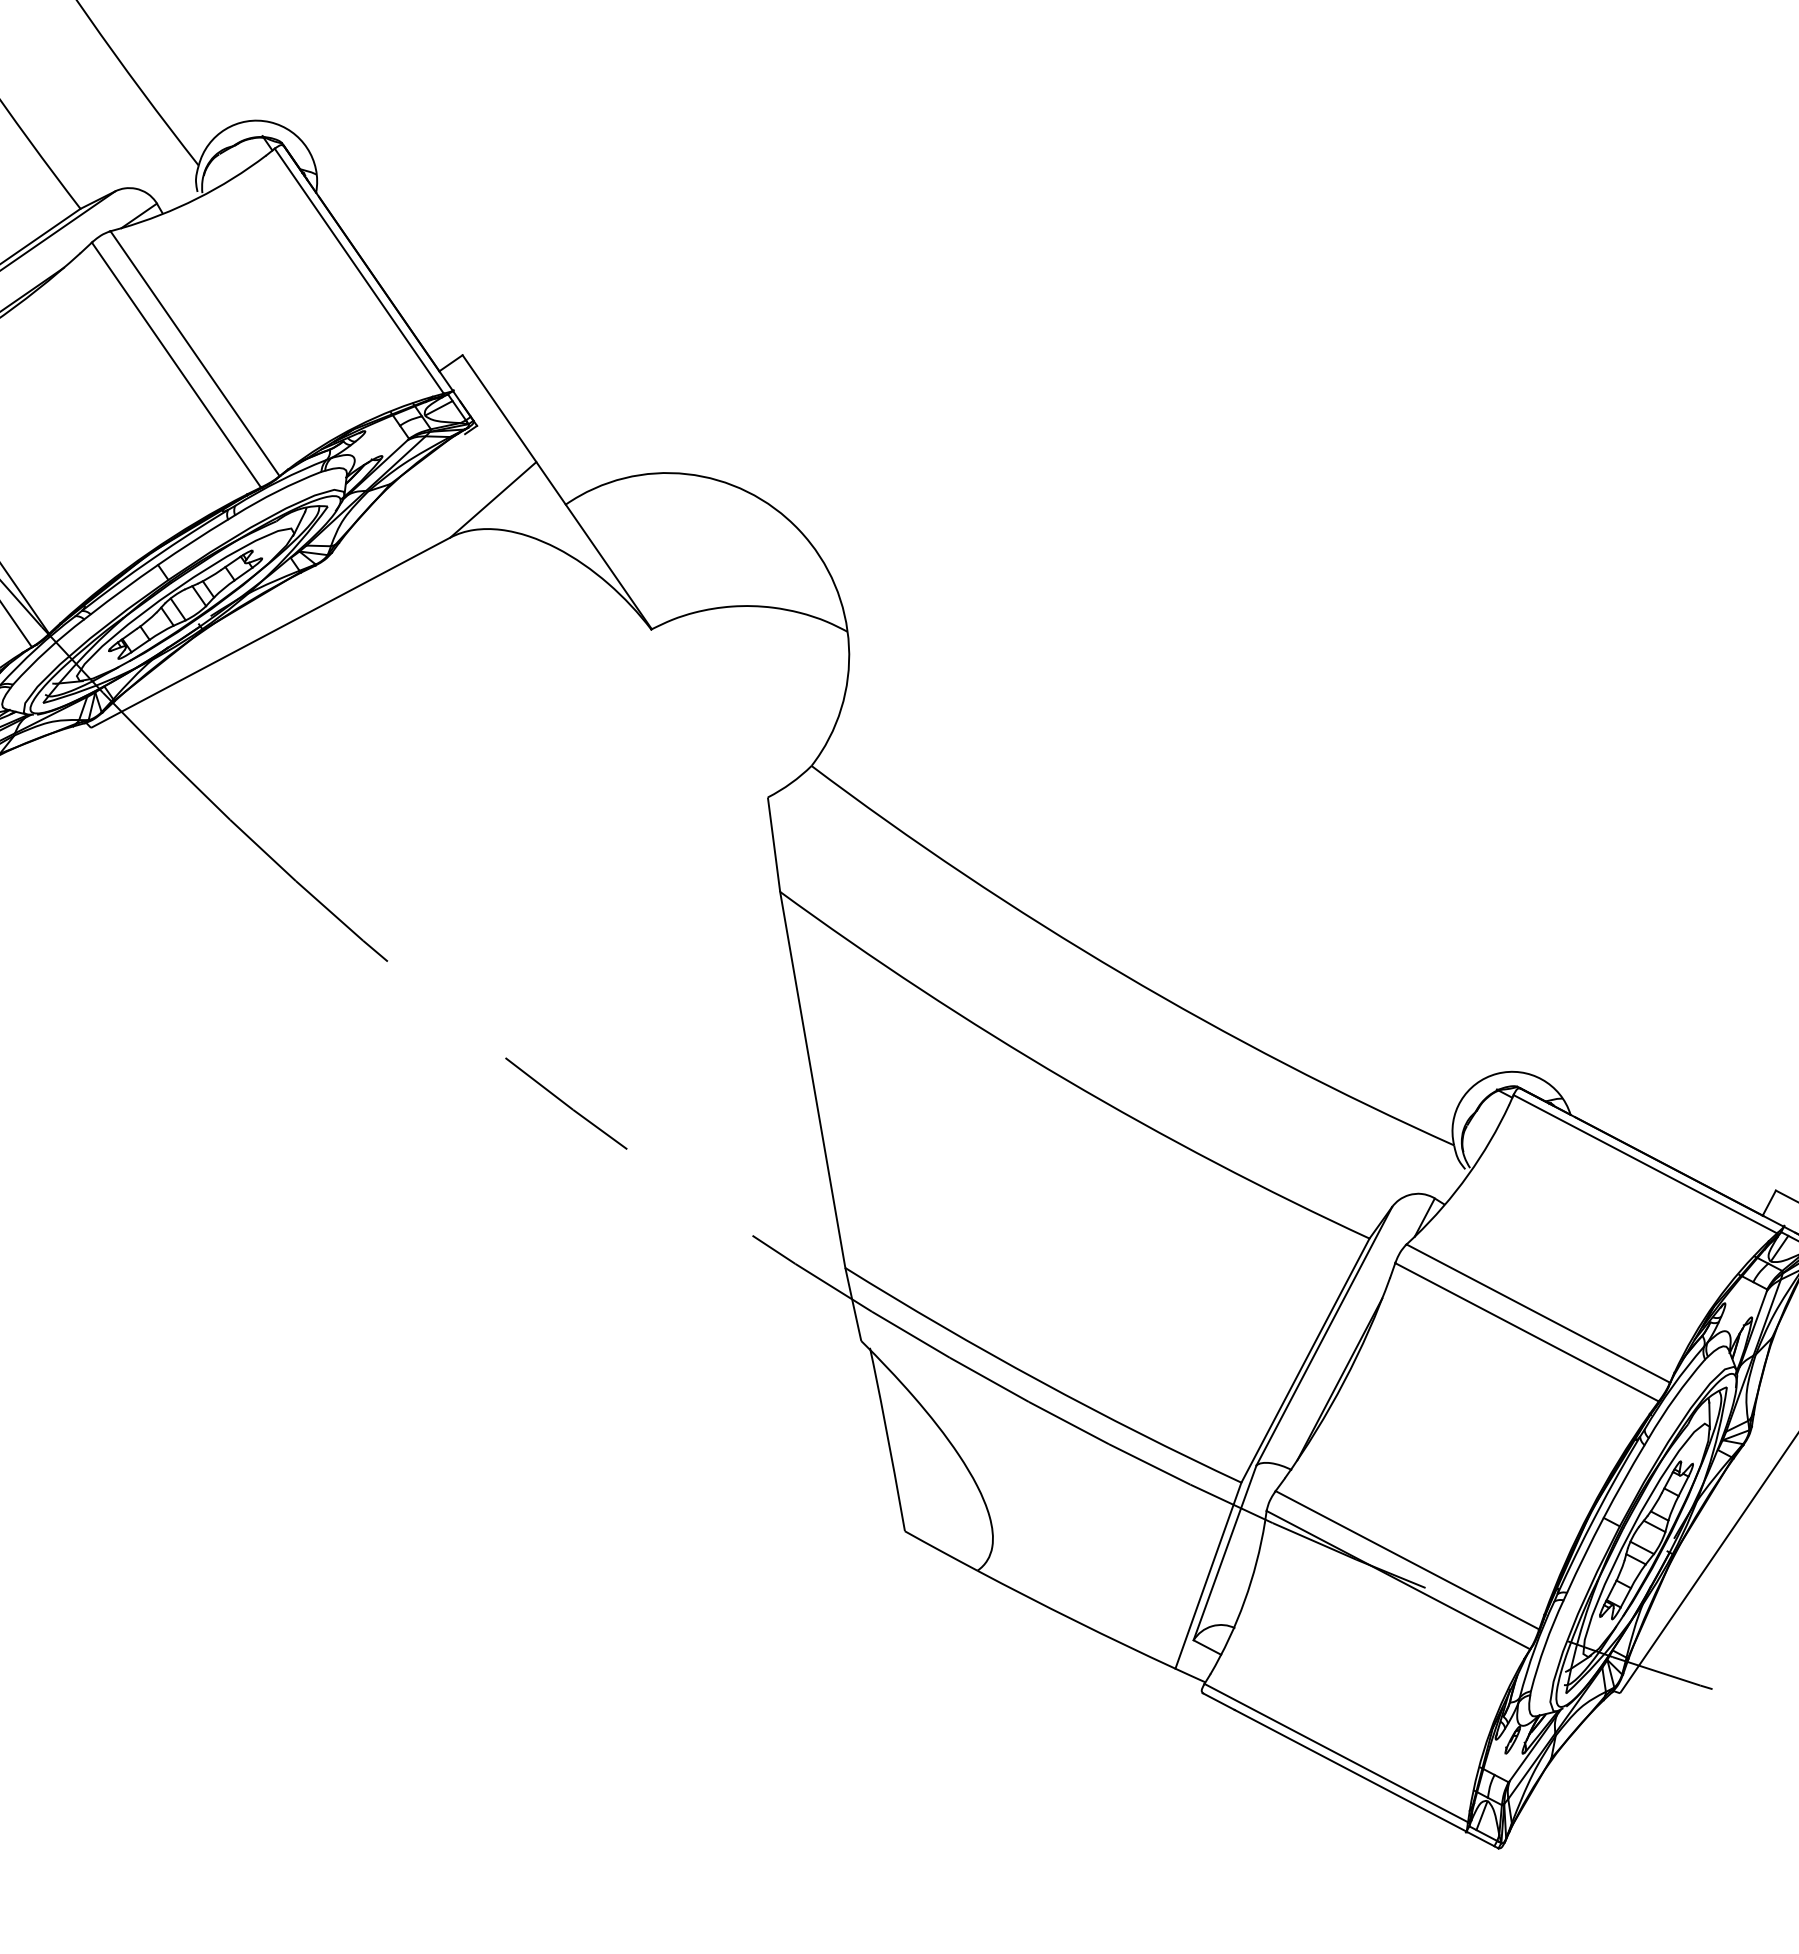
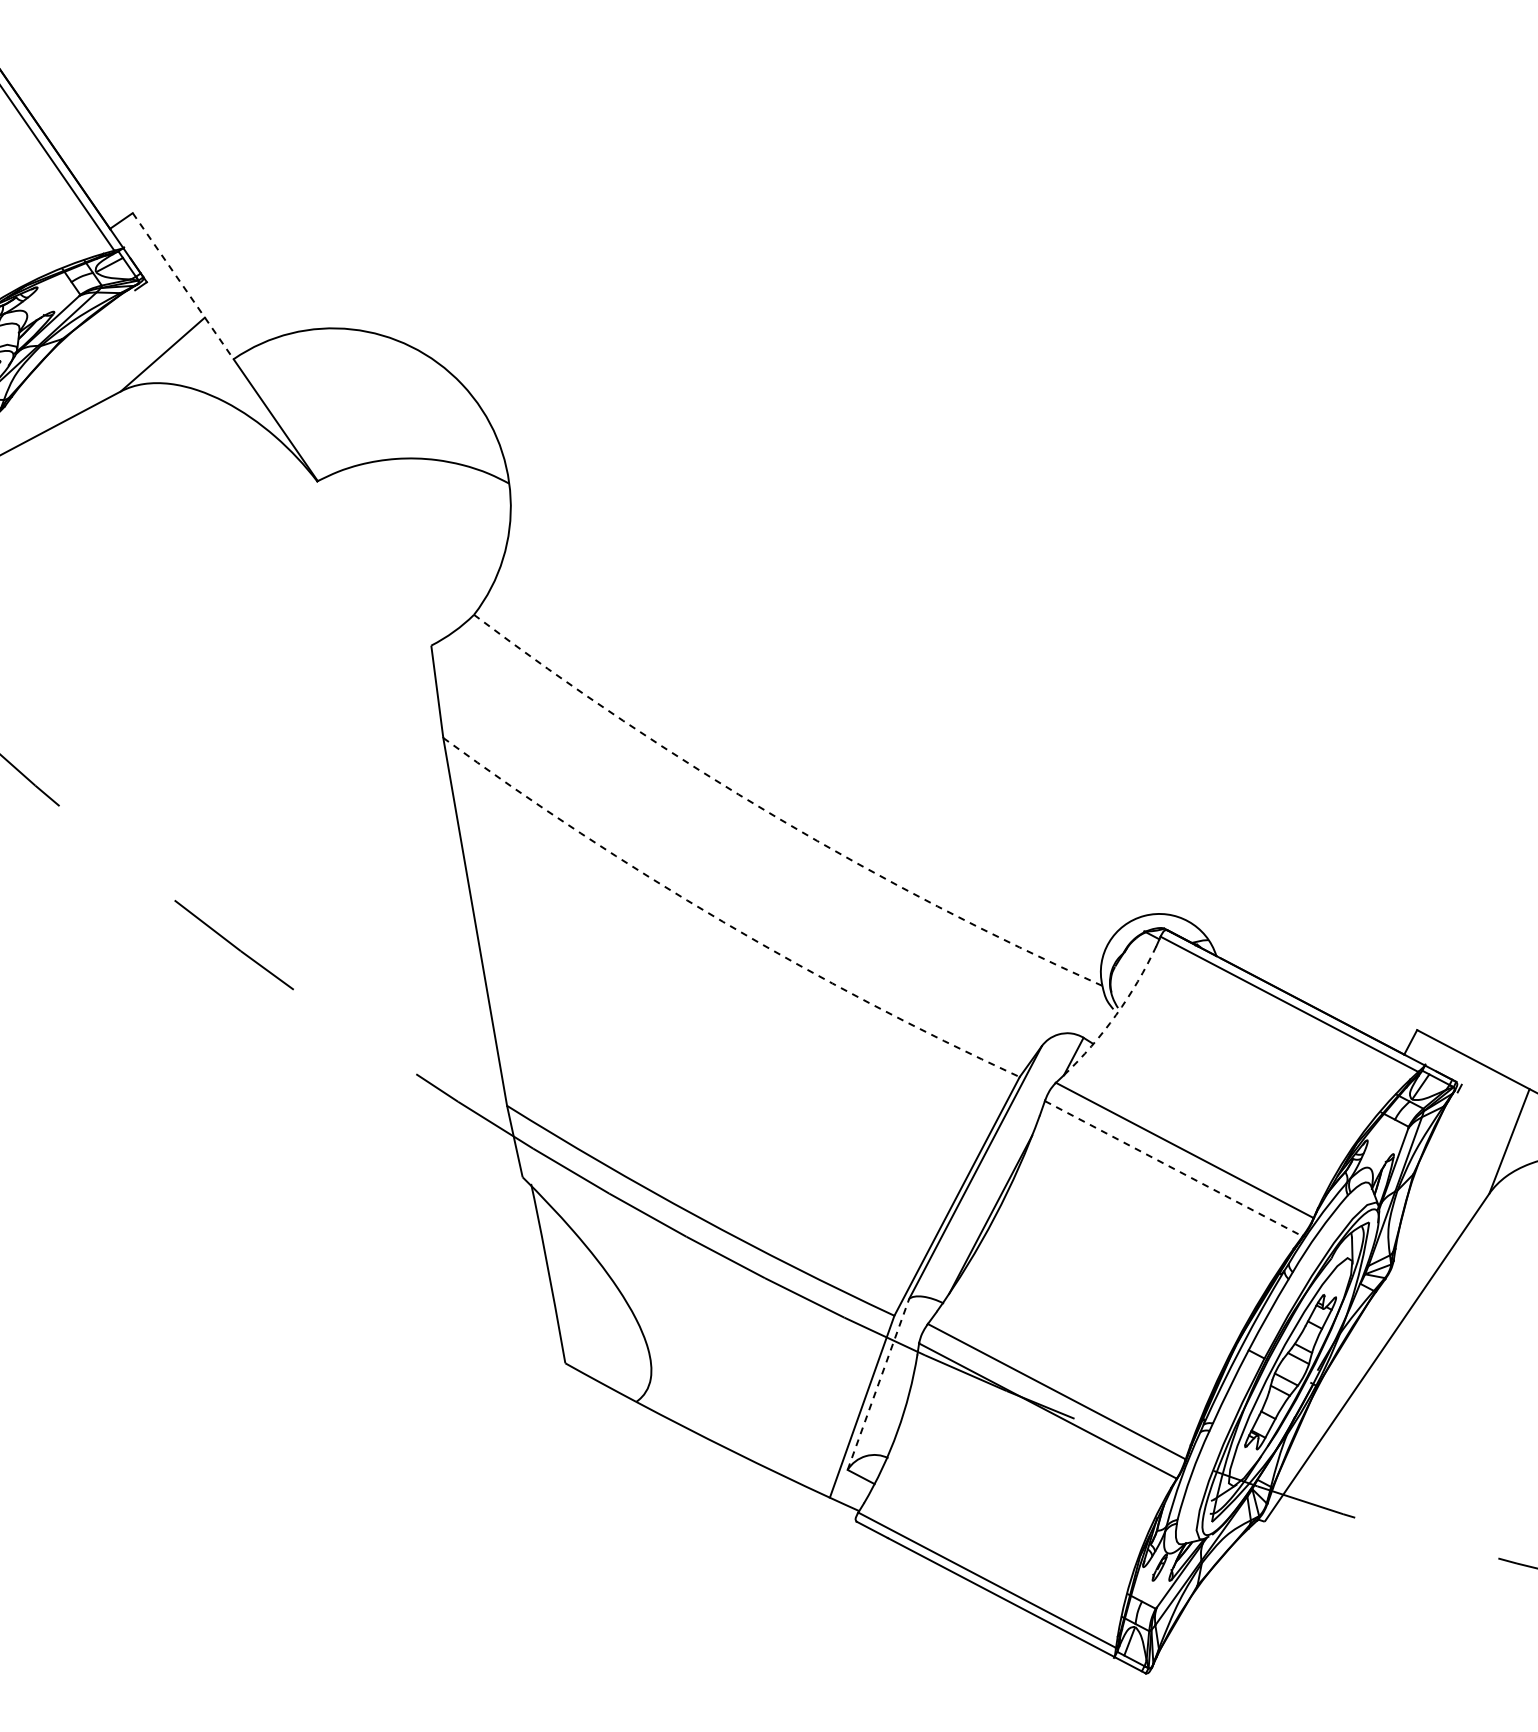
line: (514, 429) -> (183, 285), solid -> dashed
arc: (1122, 973) -> (778, 817), solid -> dashed
arc: (1066, 1079) -> (723, 921), solid -> dashed
arc: (1468, 1175) -> (1116, 1015), solid -> dashed
line: (1527, 1332) -> (1174, 1168), solid -> dashed
line: (1225, 1552) -> (878, 1384), solid -> dashed

